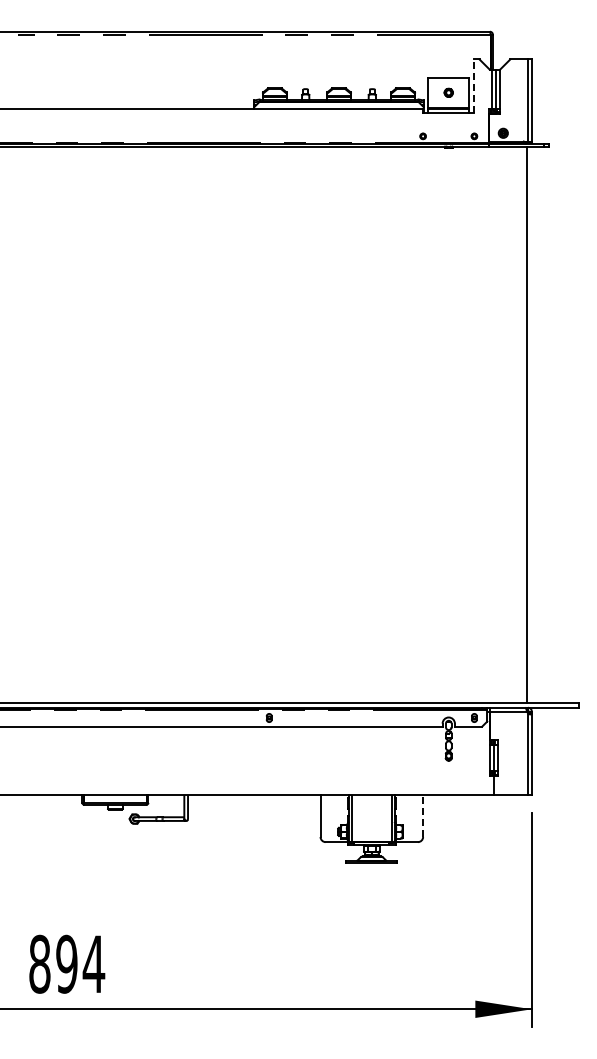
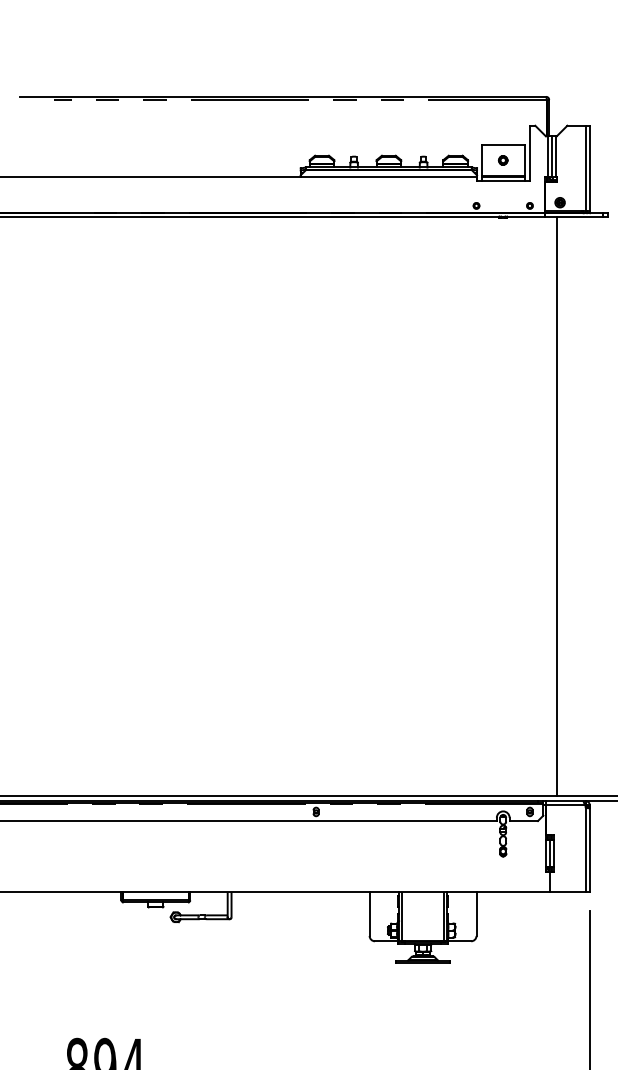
line: (474, 86) -> (530, 153), dashed -> solid
line: (527, 424) -> (557, 506), moved
line: (423, 815) -> (476, 913), dashed -> solid

